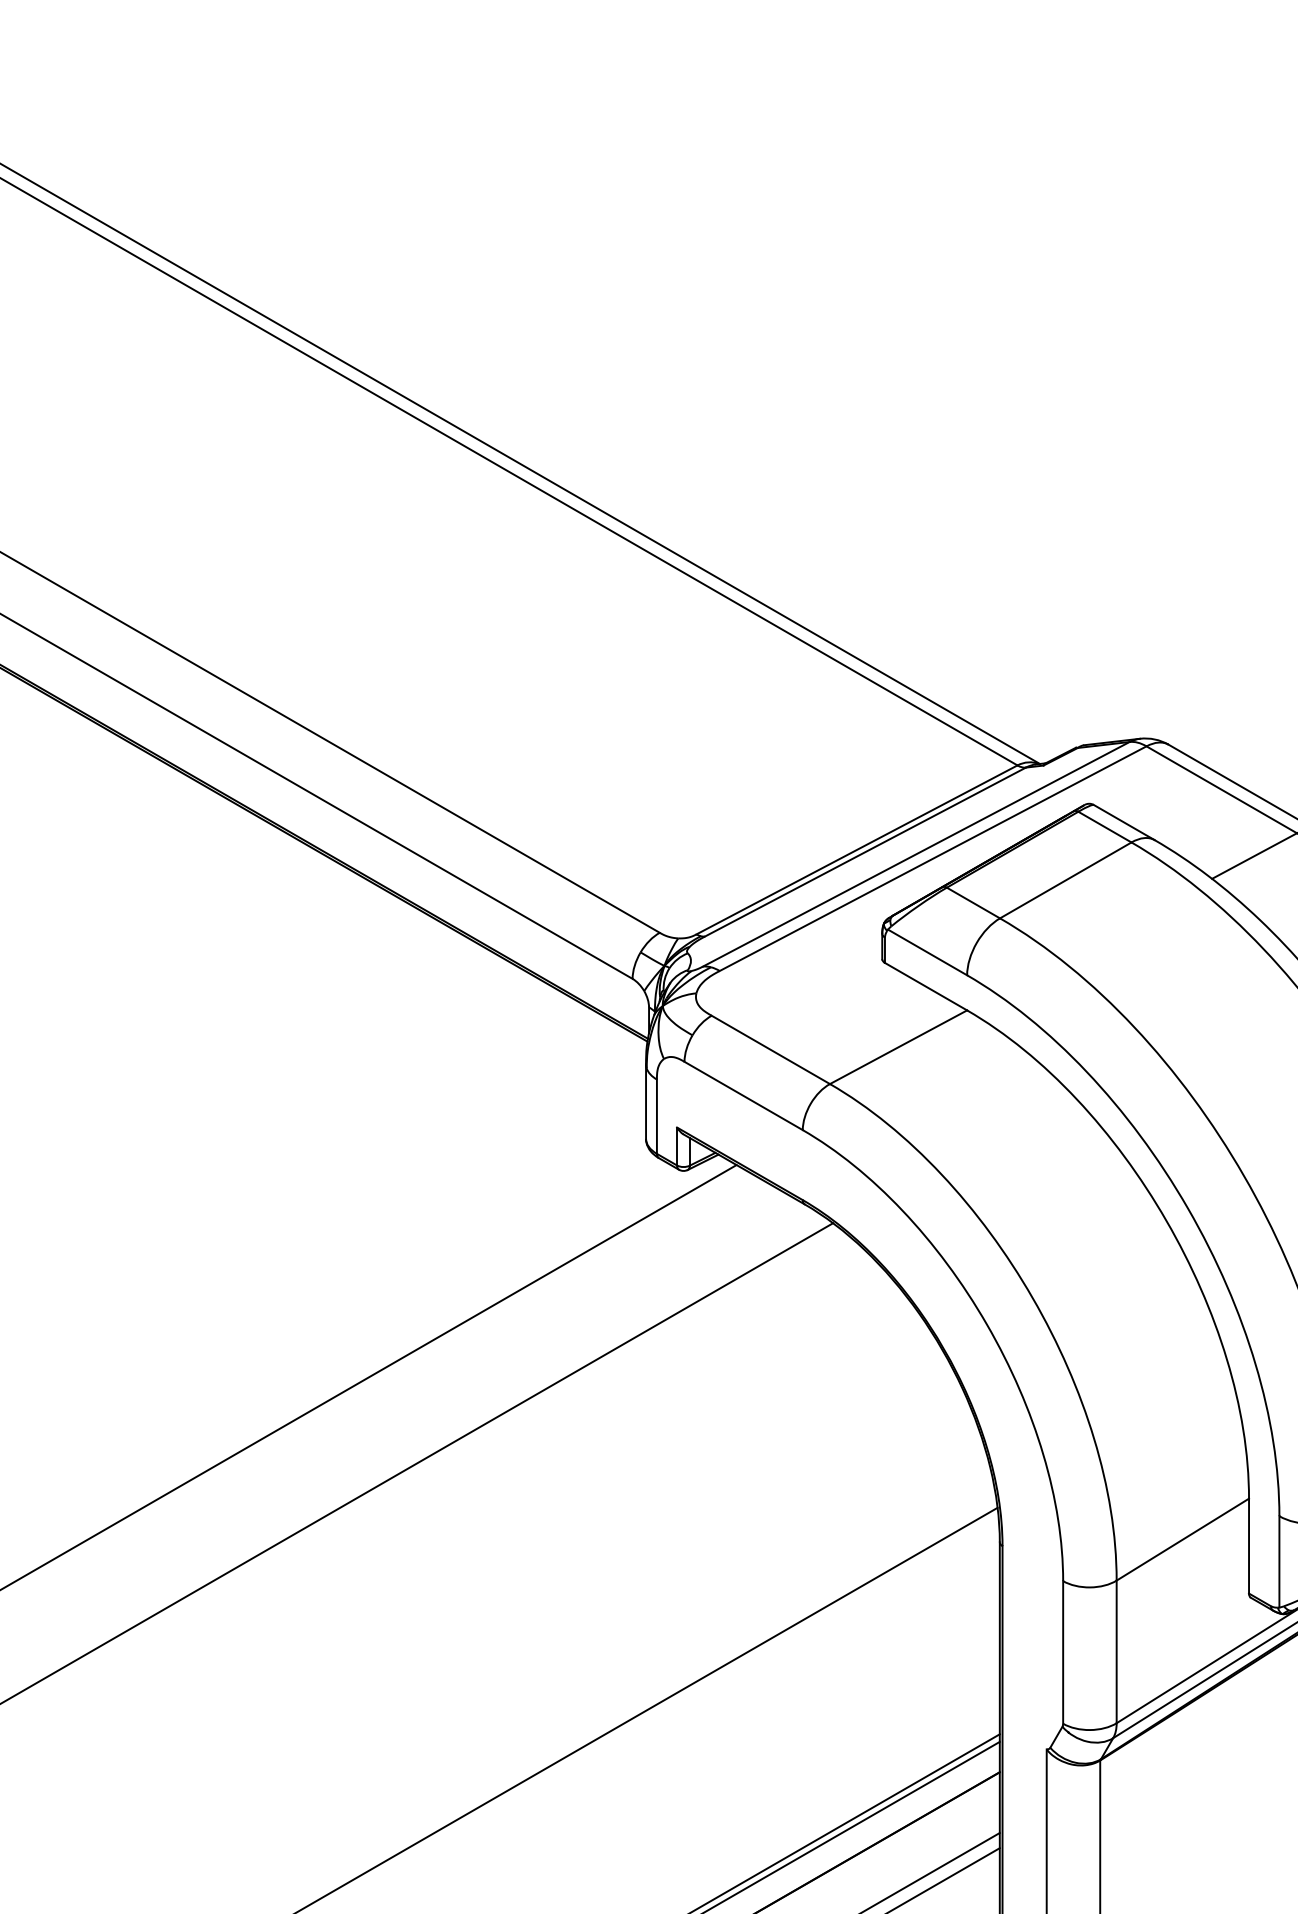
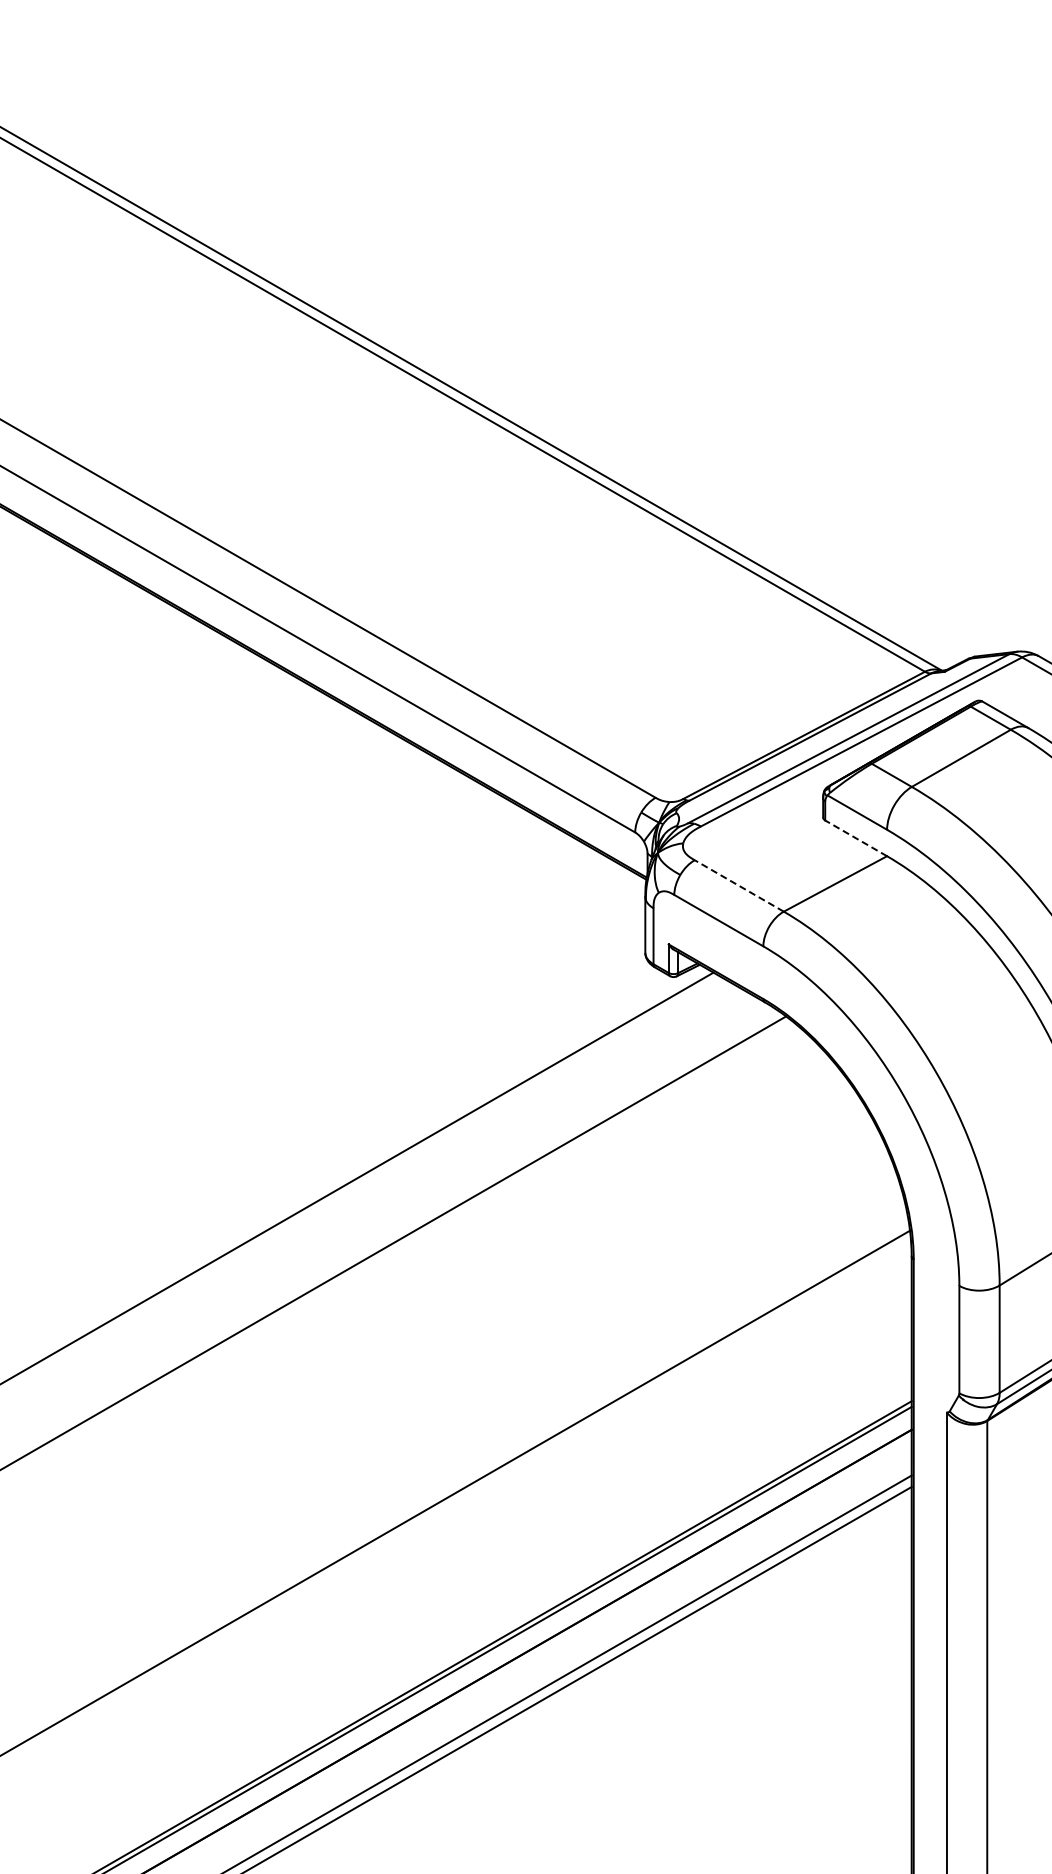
line: (926, 986) -> (856, 838), solid -> dashed
line: (769, 1049) -> (738, 885), solid -> dashed

